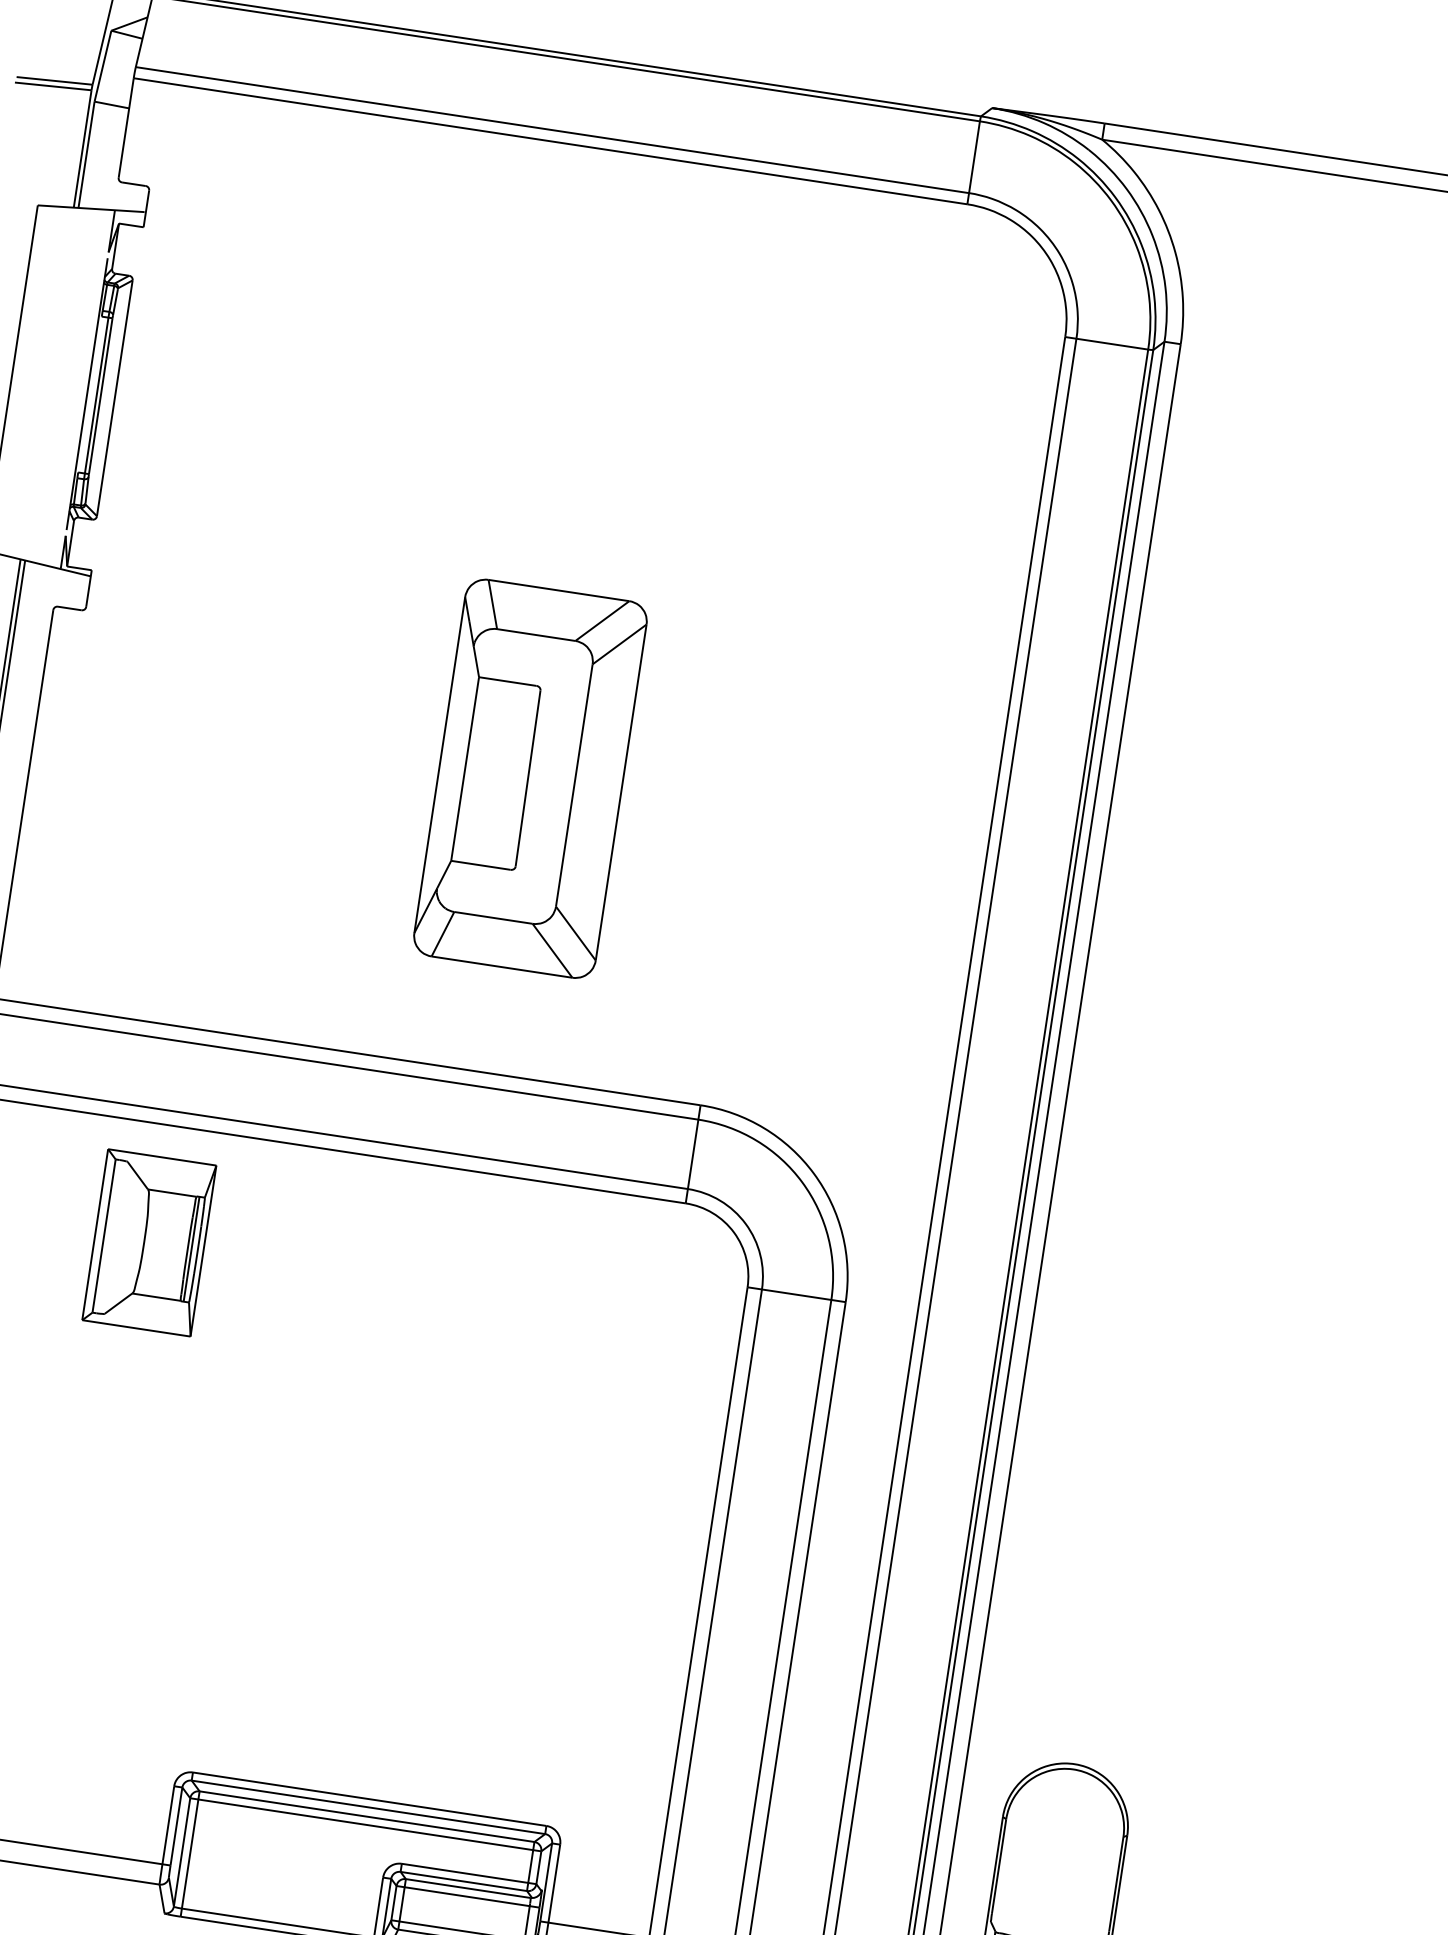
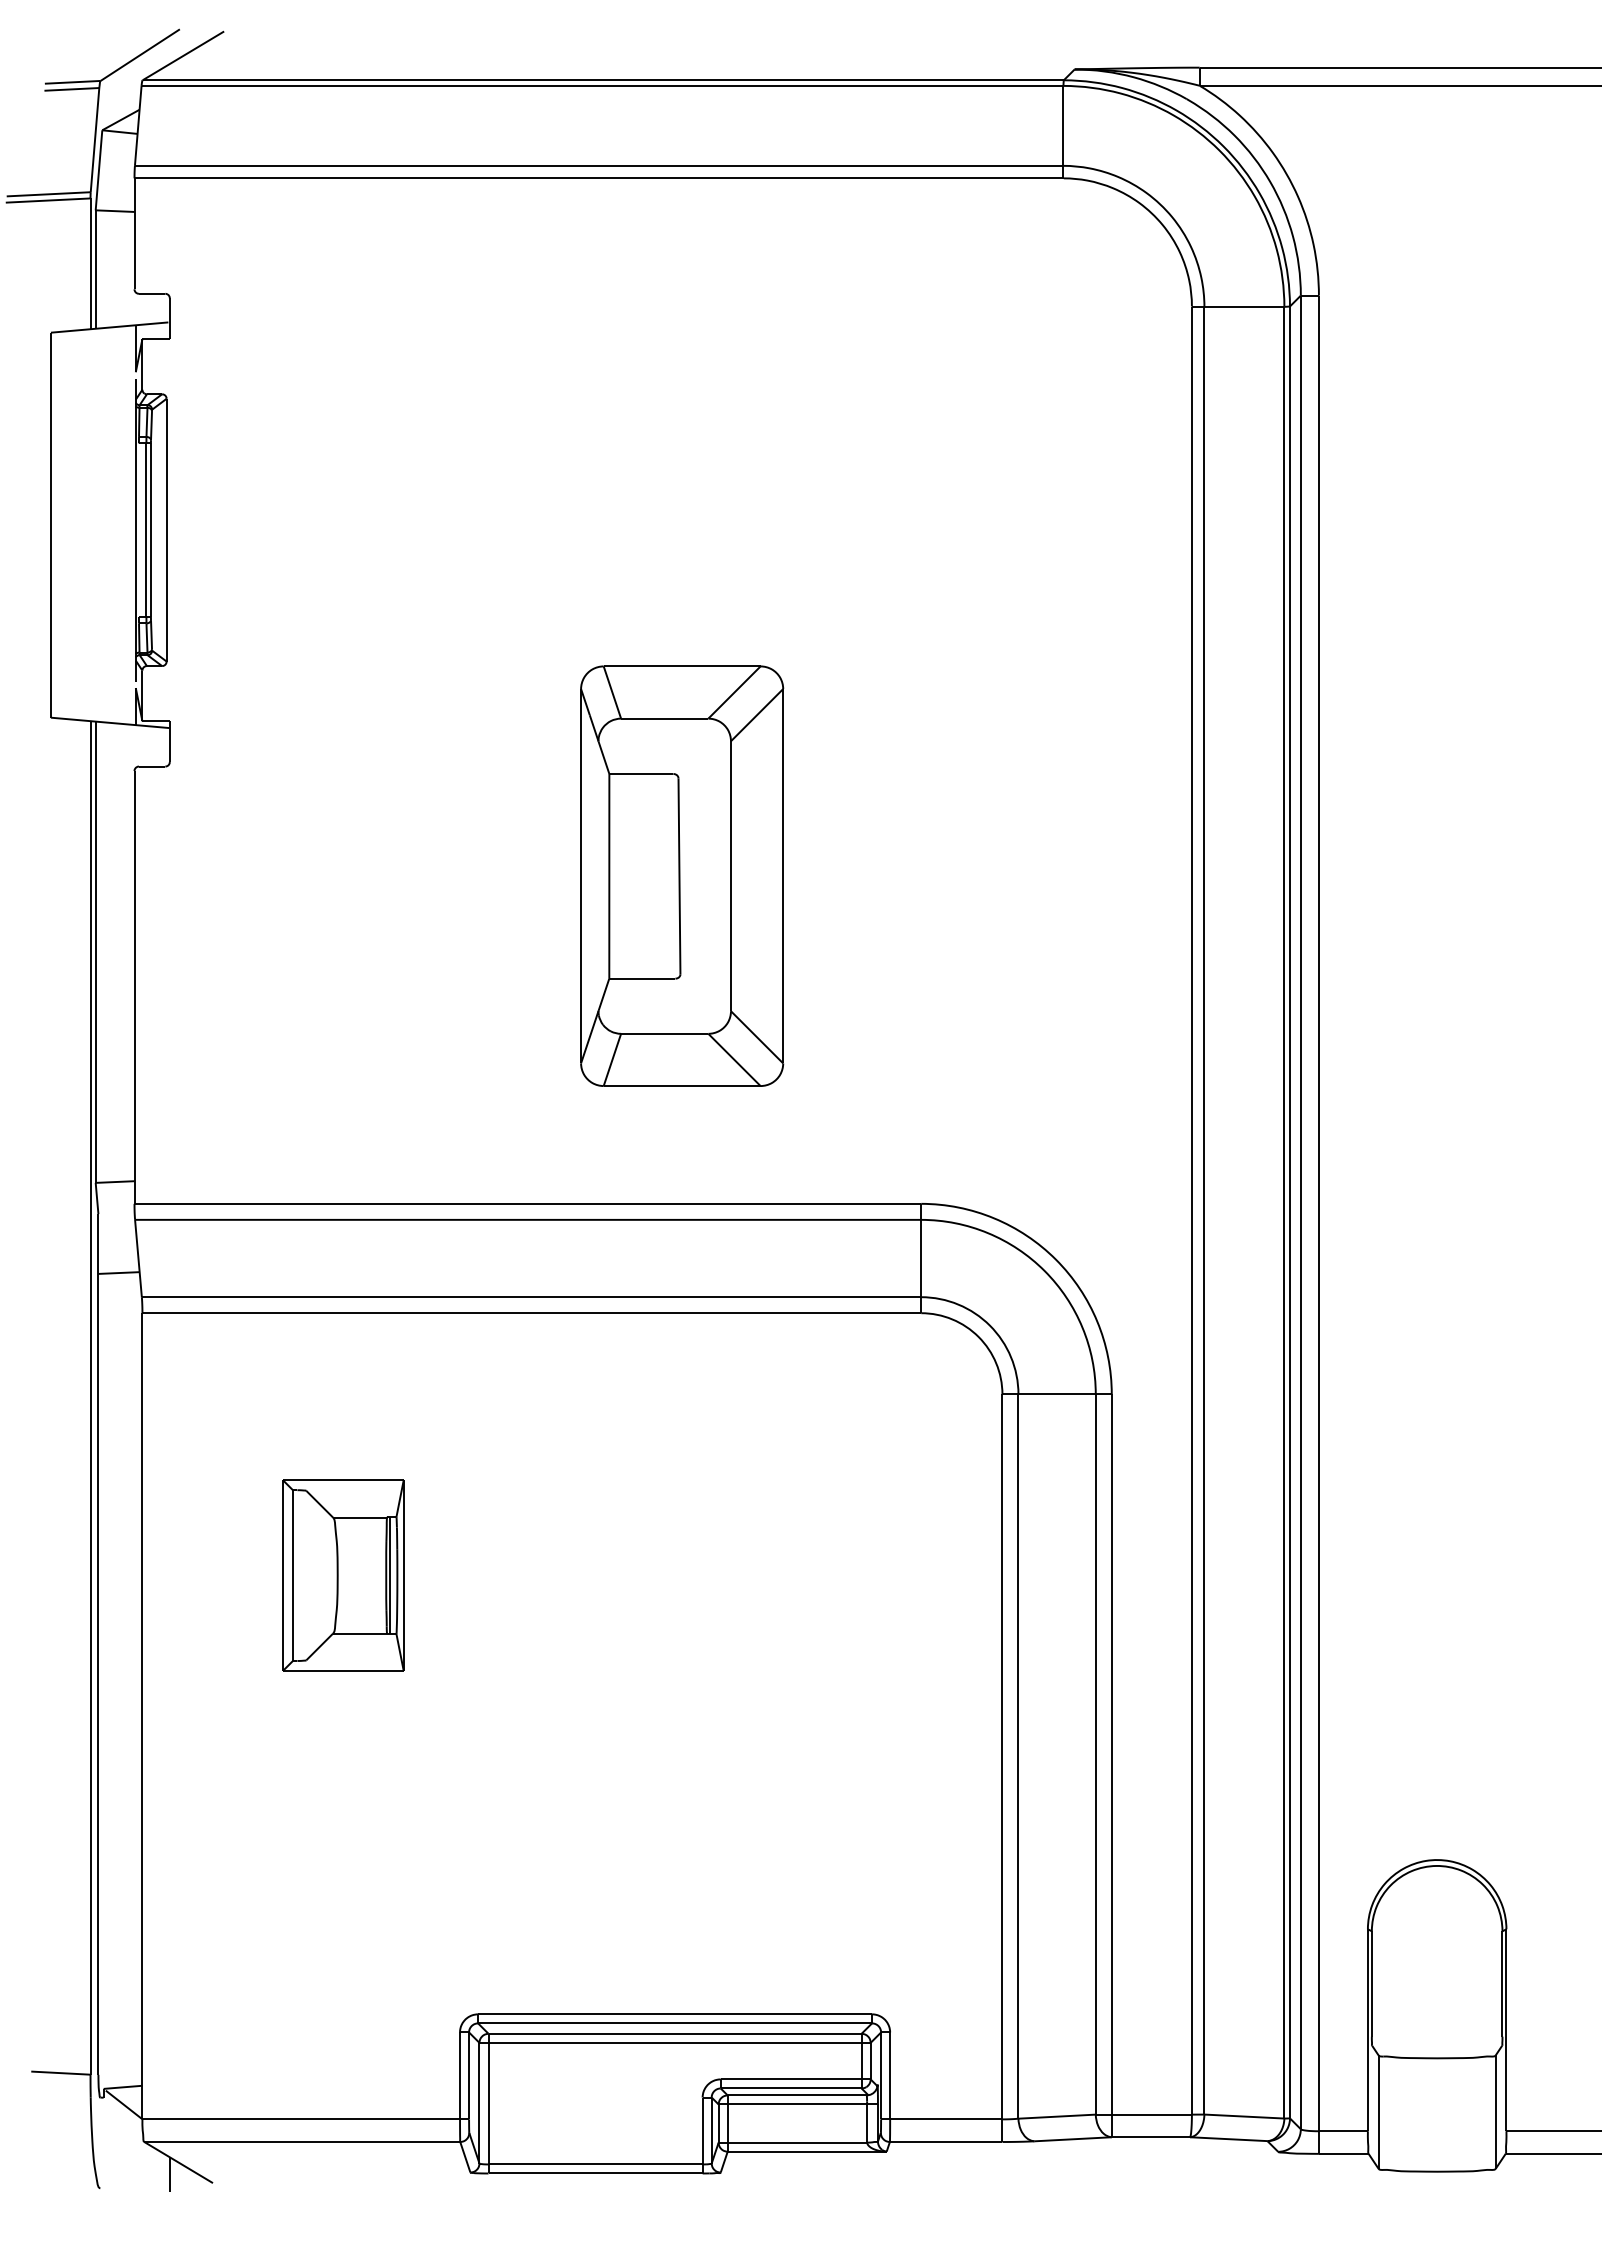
part: (149, 1242) -> (343, 1575), moved

